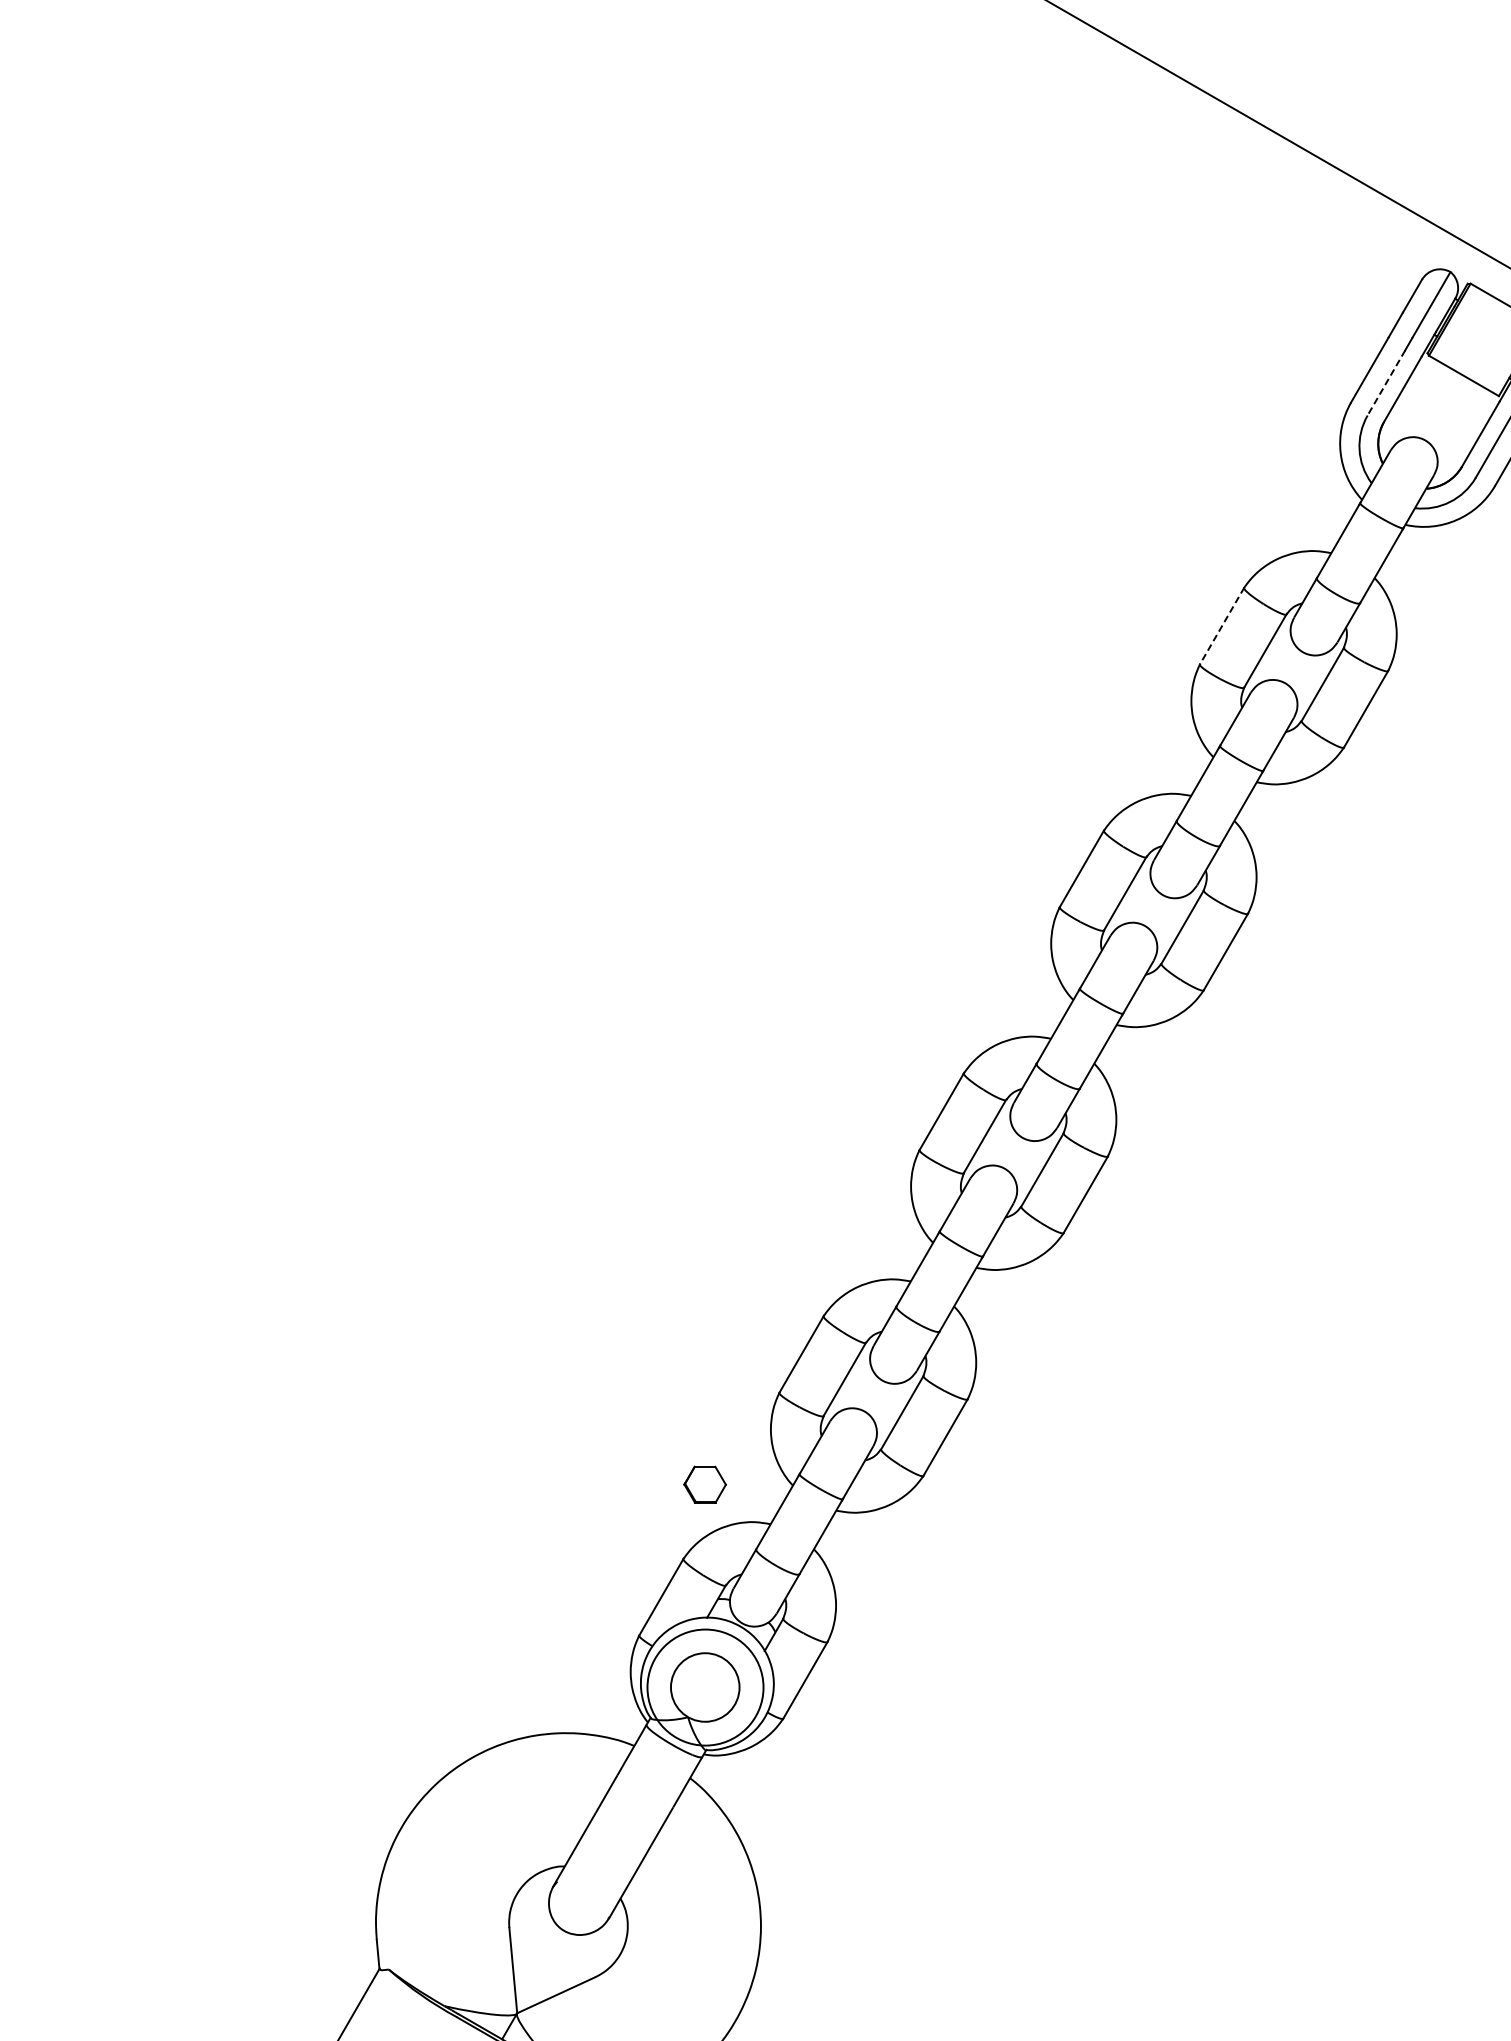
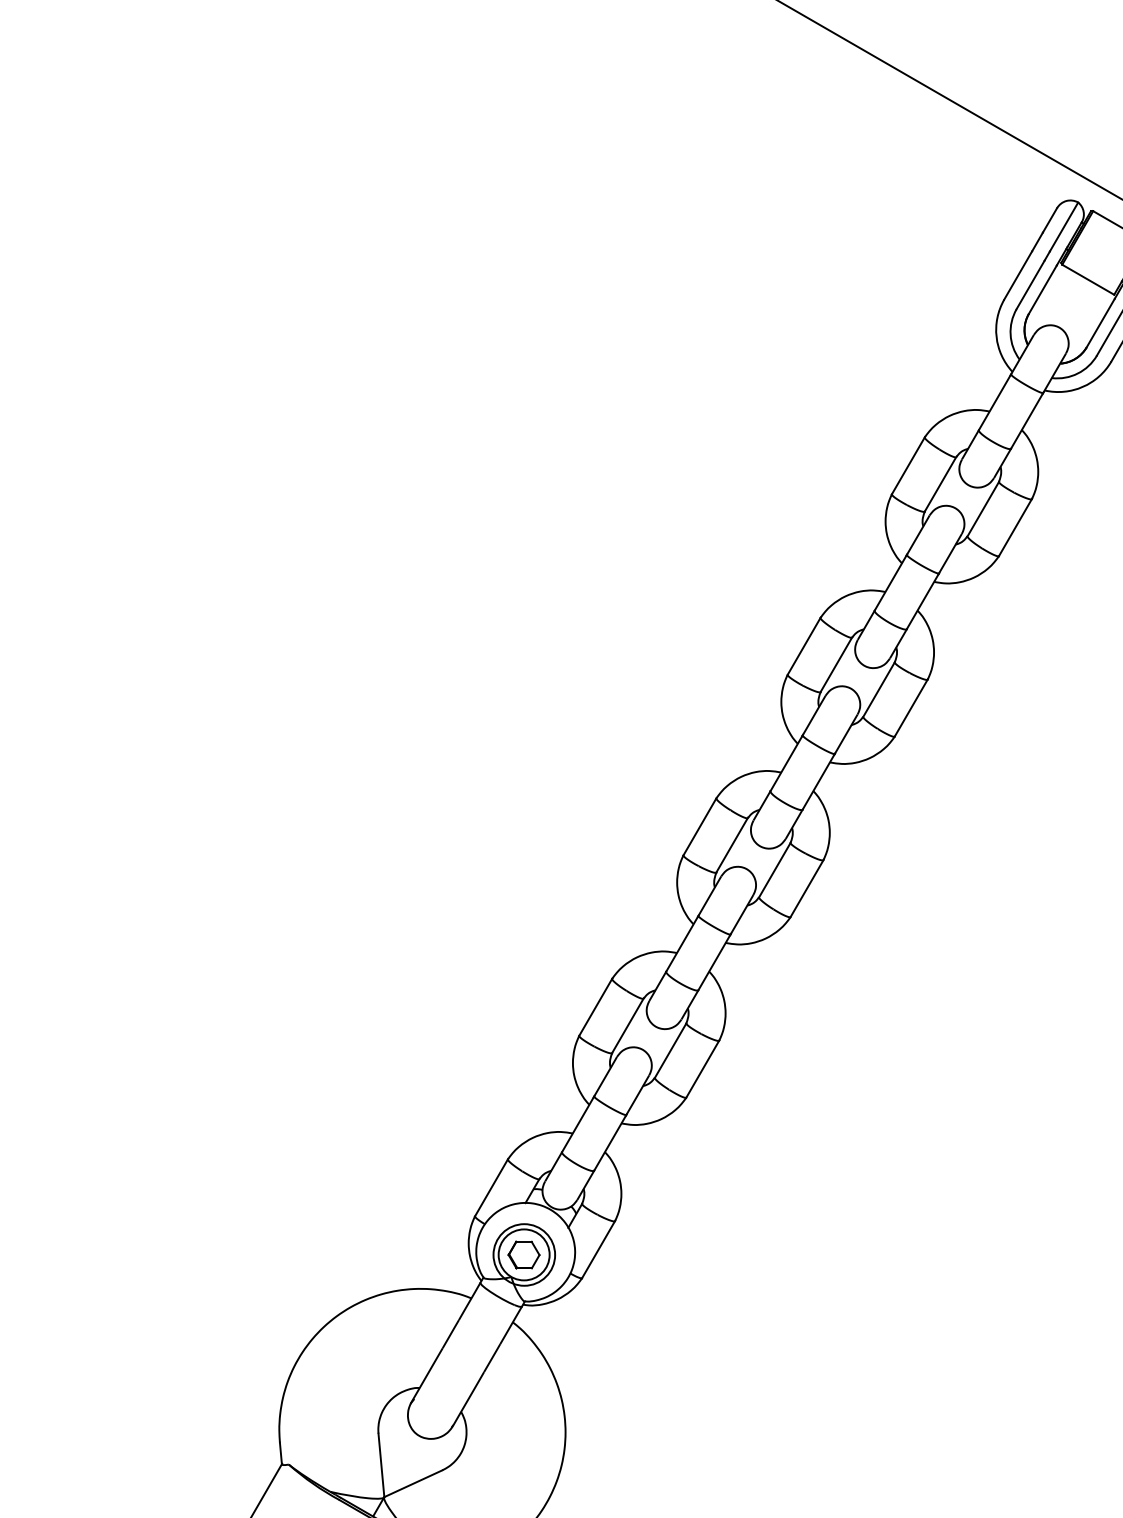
line: (1386, 382) -> (1030, 284), dashed -> solid
line: (1222, 626) -> (908, 466), dashed -> solid
part: (704, 1484) -> (523, 1254), moved
circle: (705, 1687) -> (524, 1254), size x0.71

